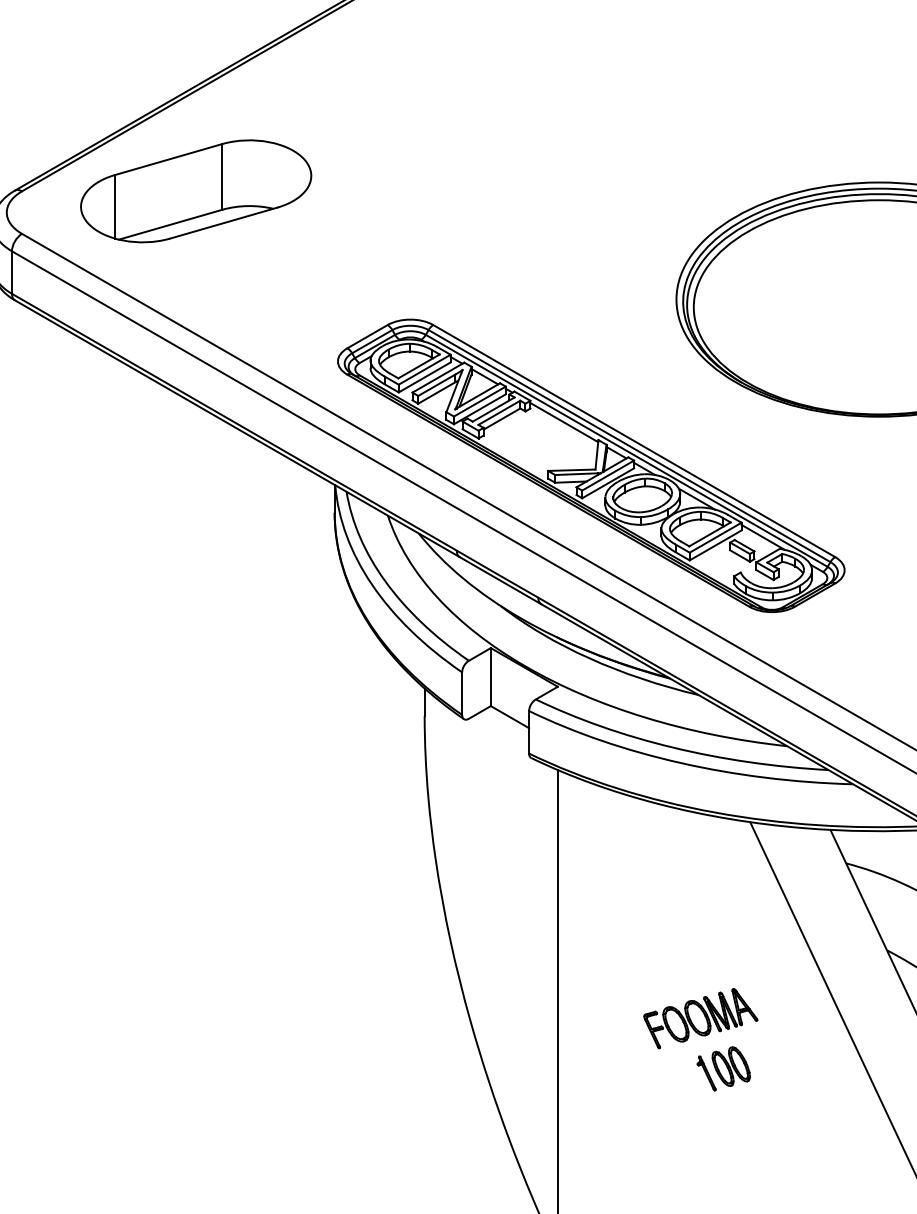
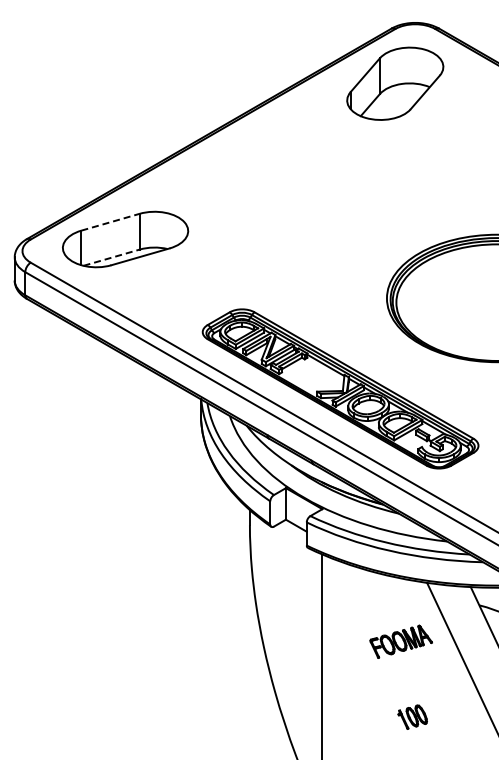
line: (170, 160) -> (111, 222), solid -> dashed
line: (172, 224) -> (112, 257), solid -> dashed
part: (699, 1018) -> (400, 641), moved

